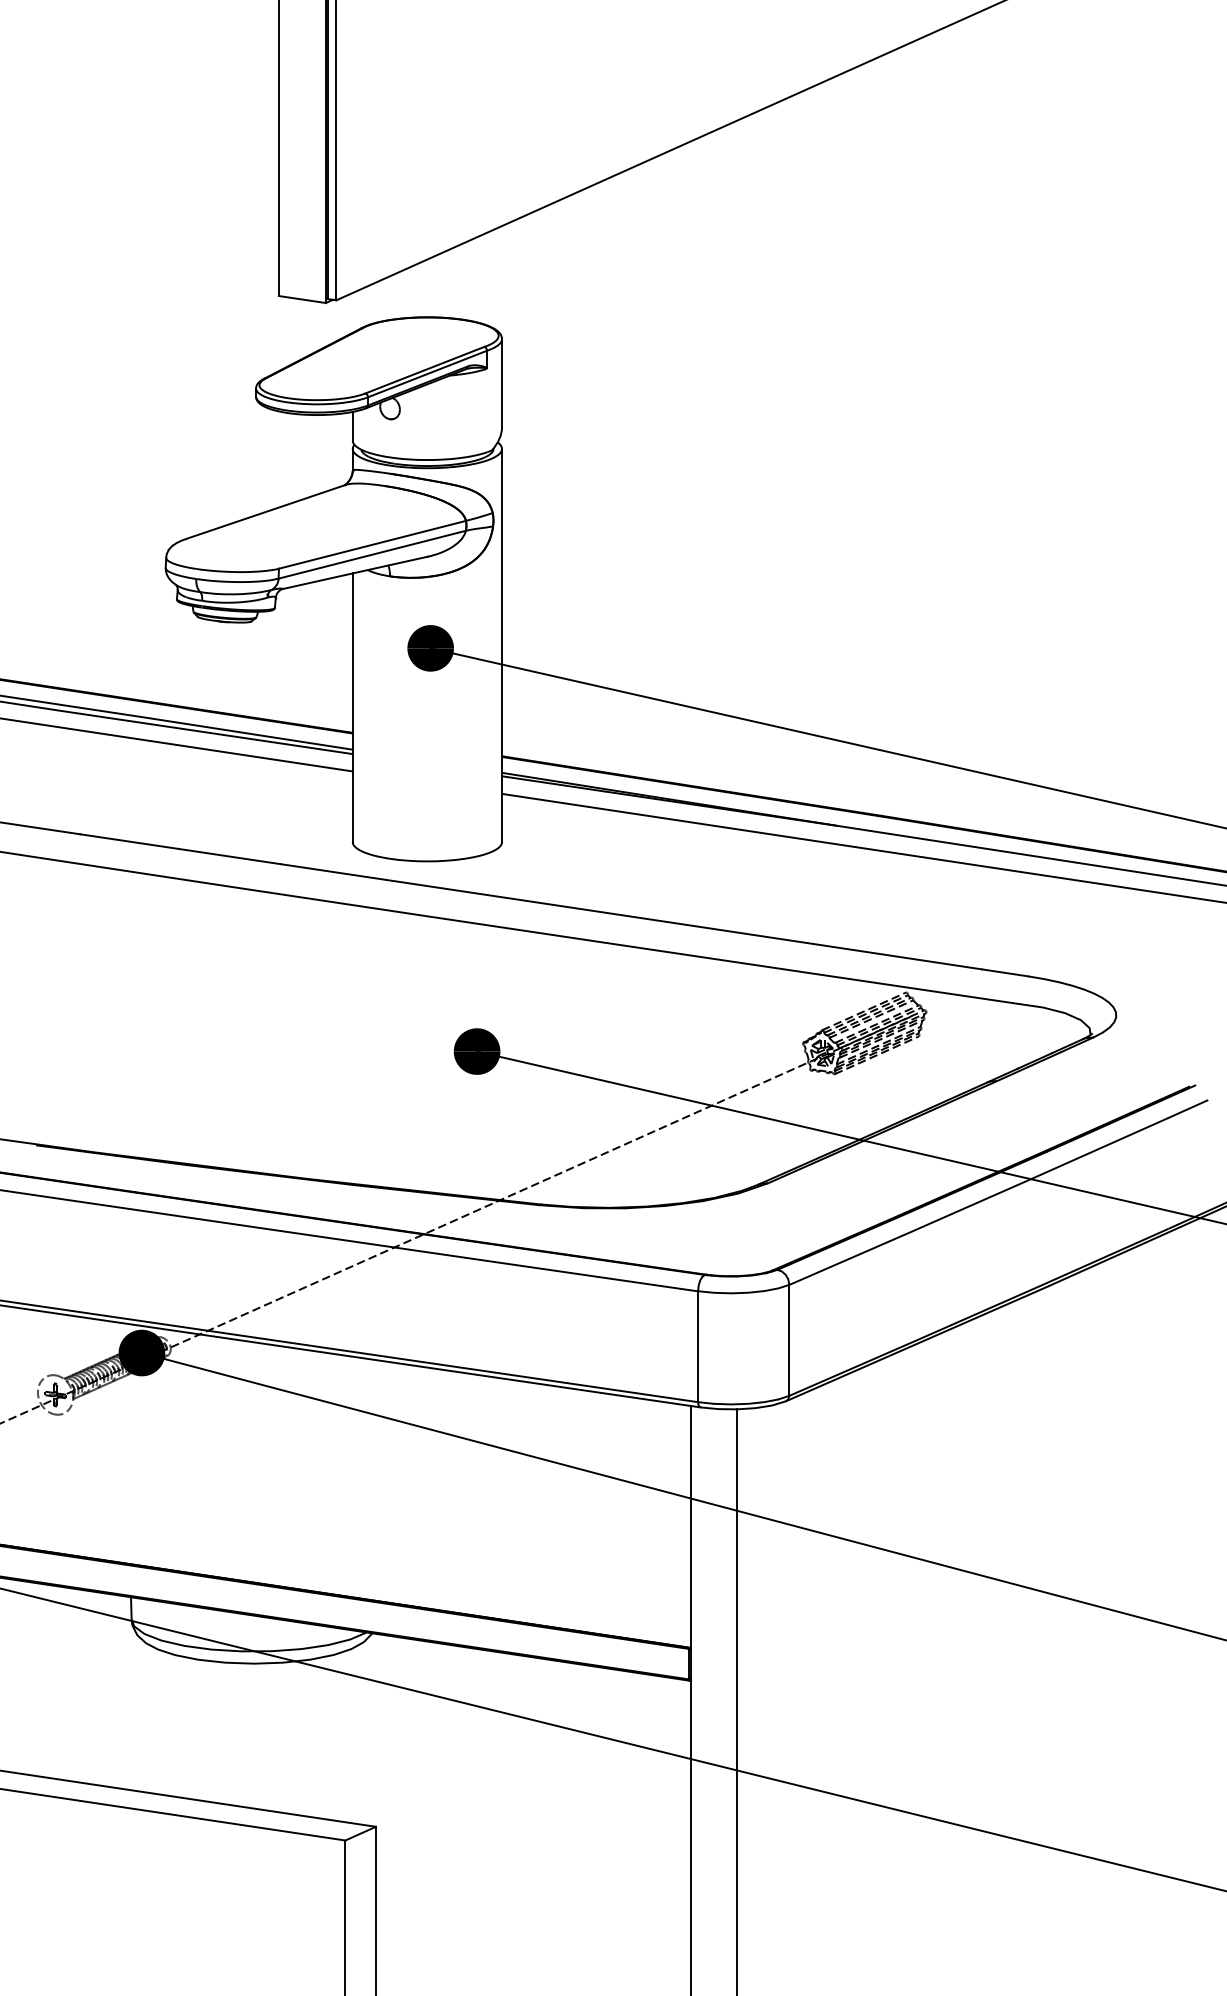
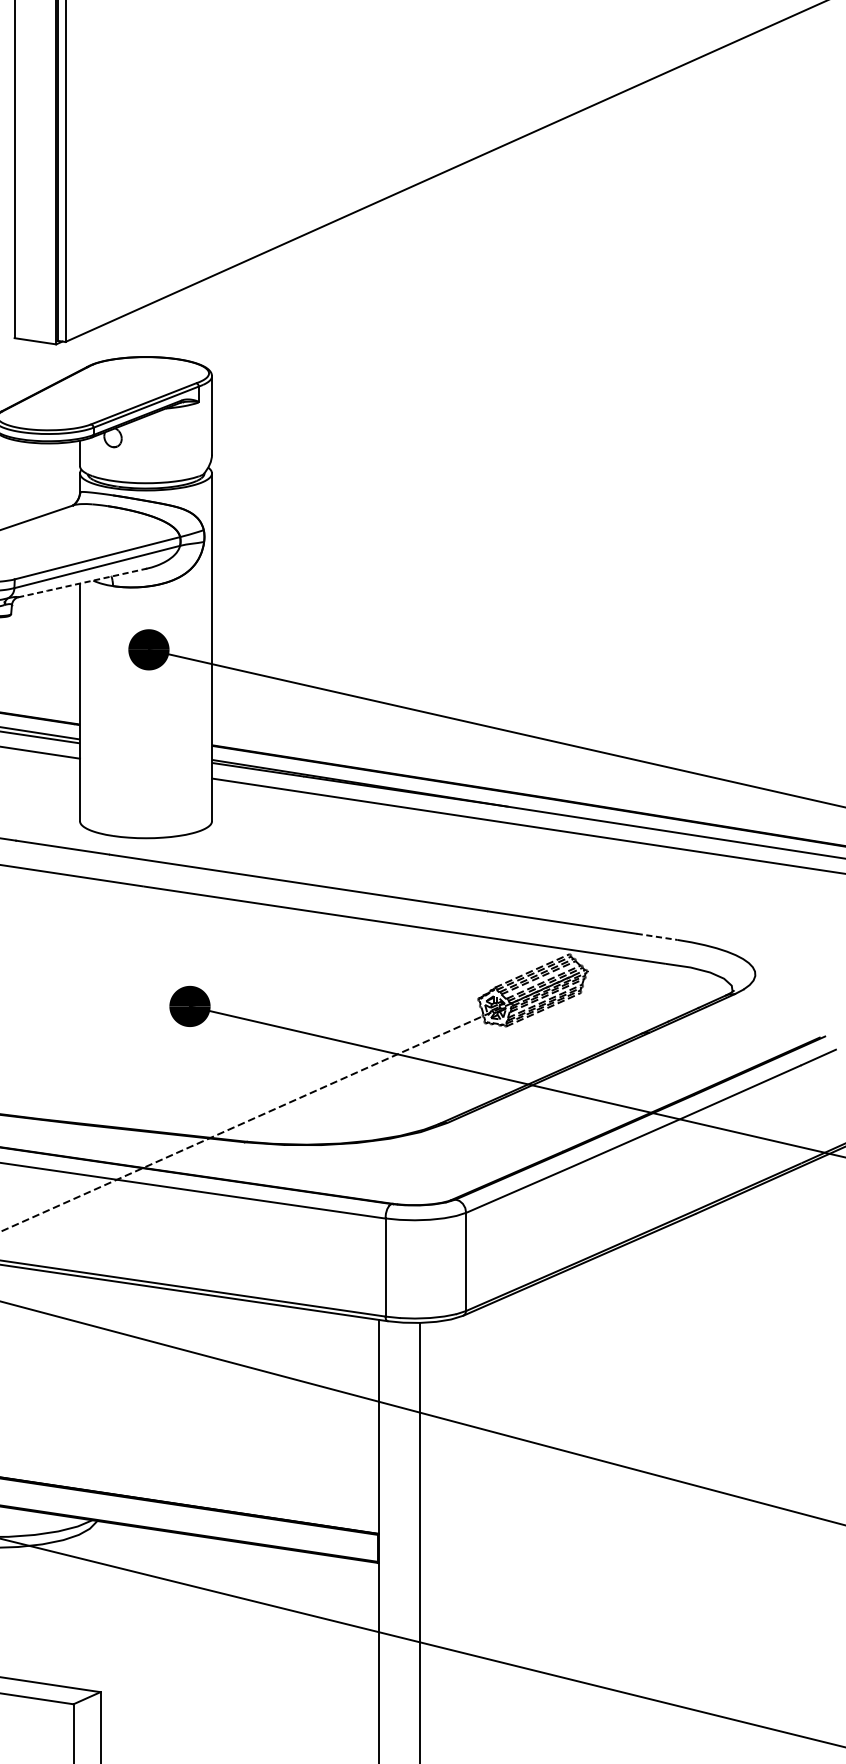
line: (355, 572) -> (82, 582), solid -> dashed
line: (1005, 972) -> (657, 936), solid -> dashed

